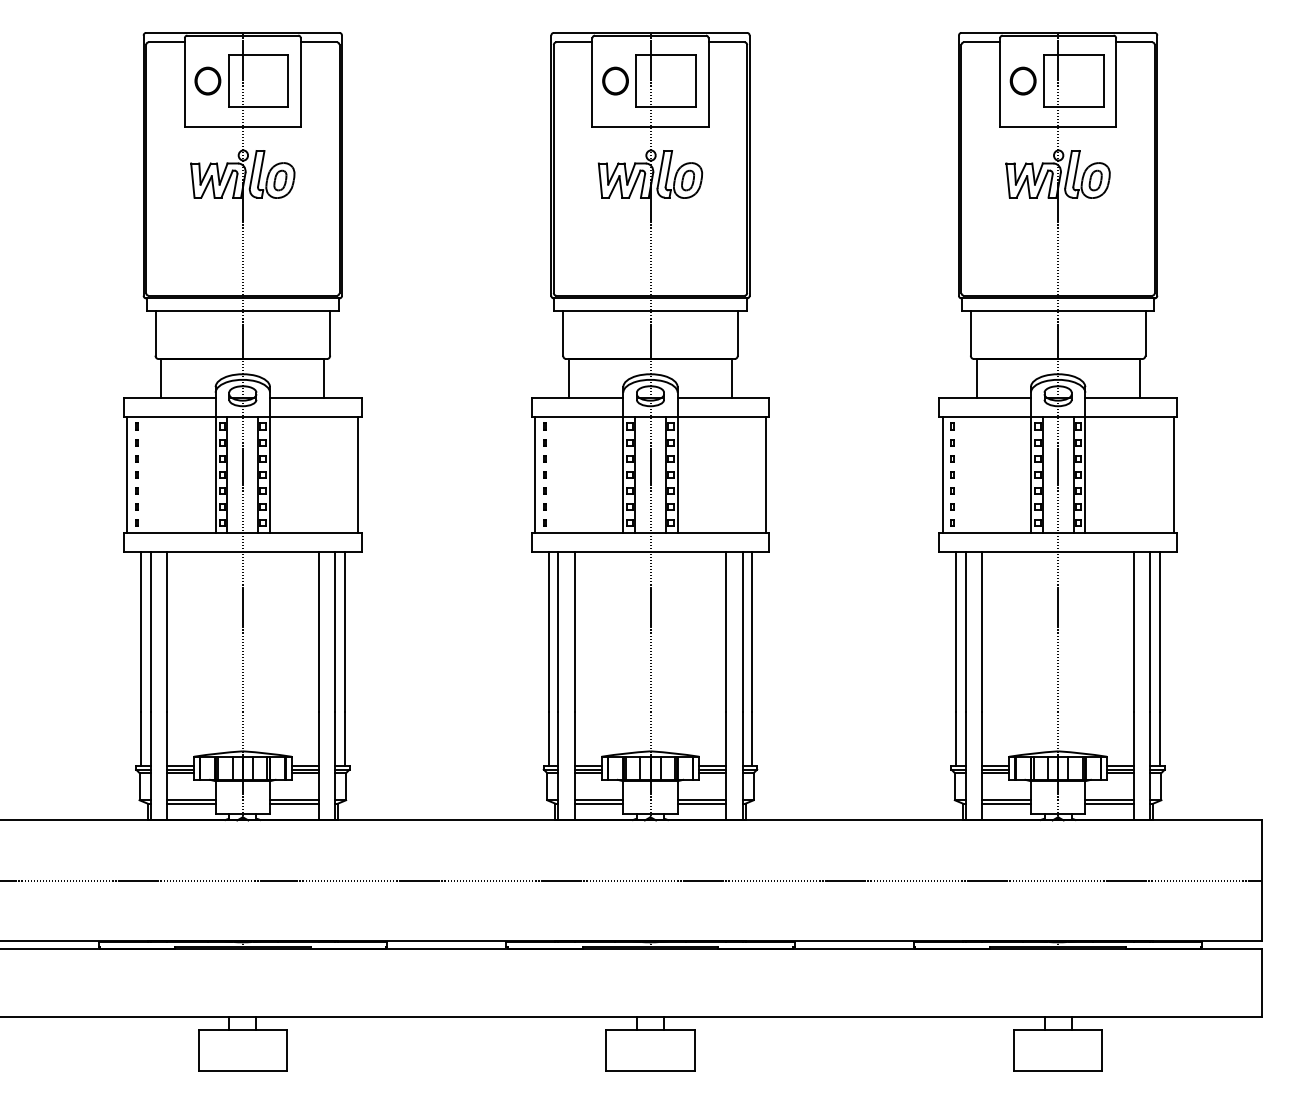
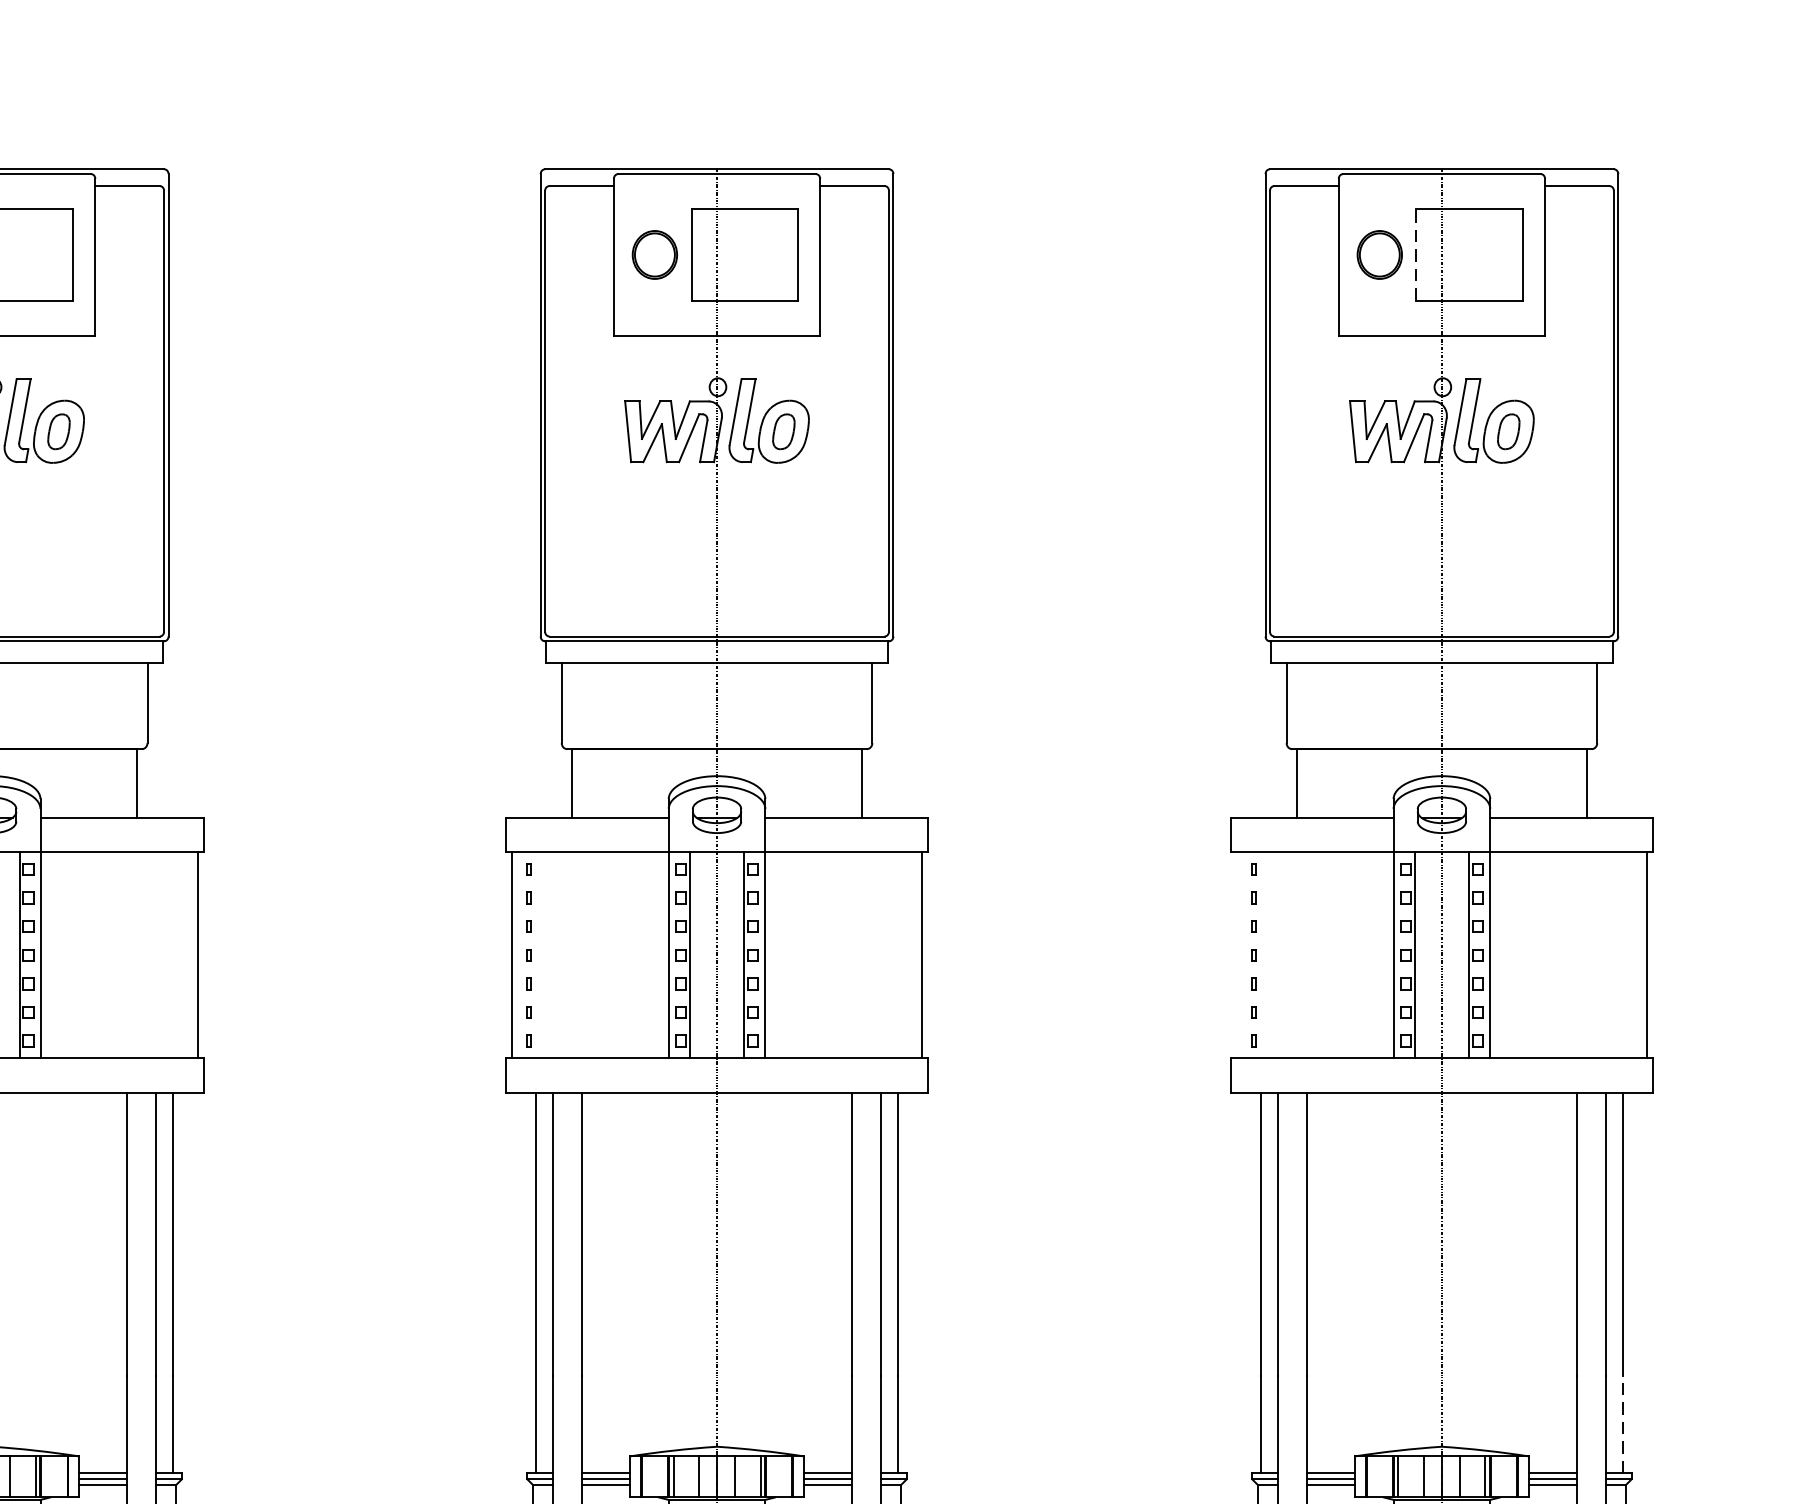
line: (1043, 81) -> (1415, 255), solid -> dashed
line: (942, 474) -> (1236, 954), removed
line: (1160, 738) -> (1623, 1423), solid -> dashed

